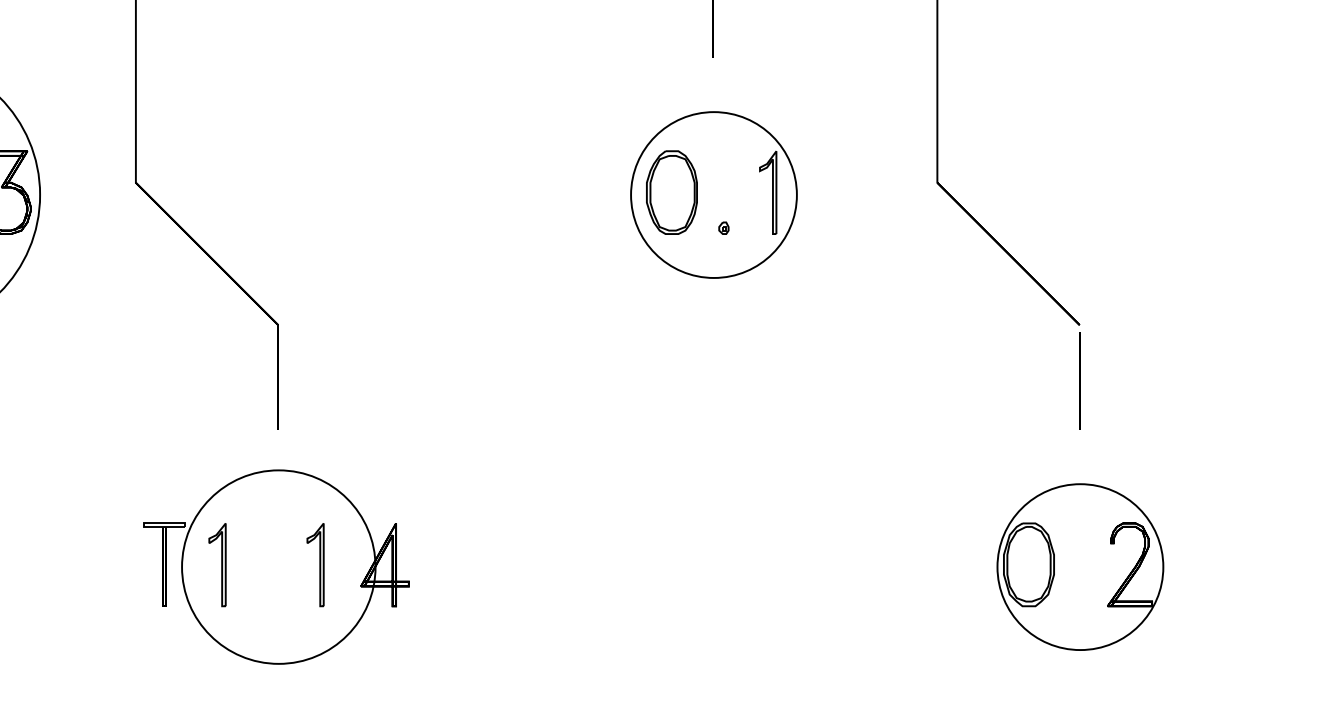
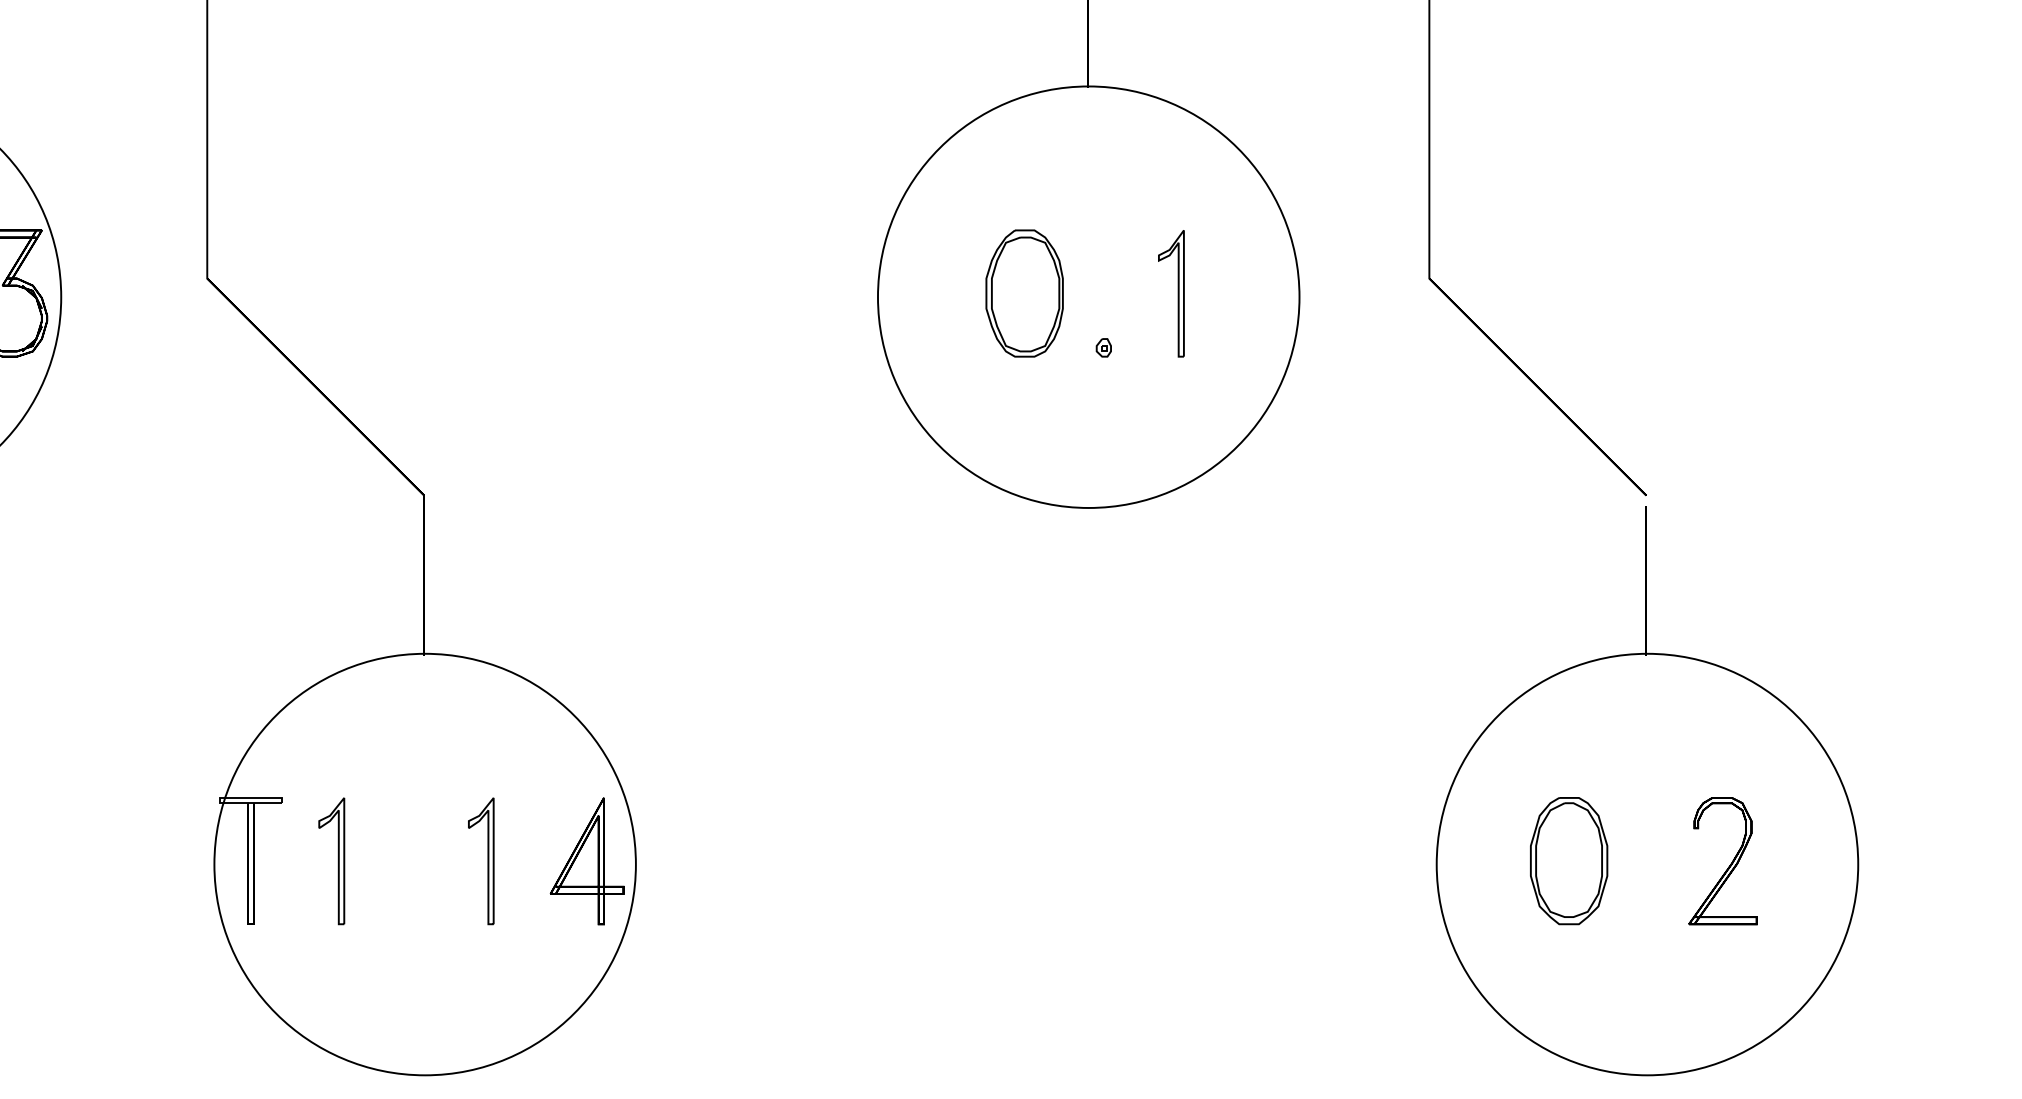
circle: (713, 194) -> (1088, 296), size x1.67
circle: (278, 566) -> (424, 863), size x1.43
circle: (1080, 566) -> (1647, 863), size x1.67

